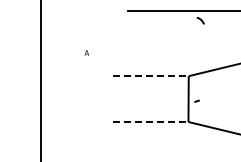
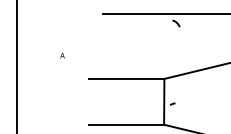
line: (151, 76) -> (127, 79), dashed -> solid
line: (150, 122) -> (126, 125), dashed -> solid

